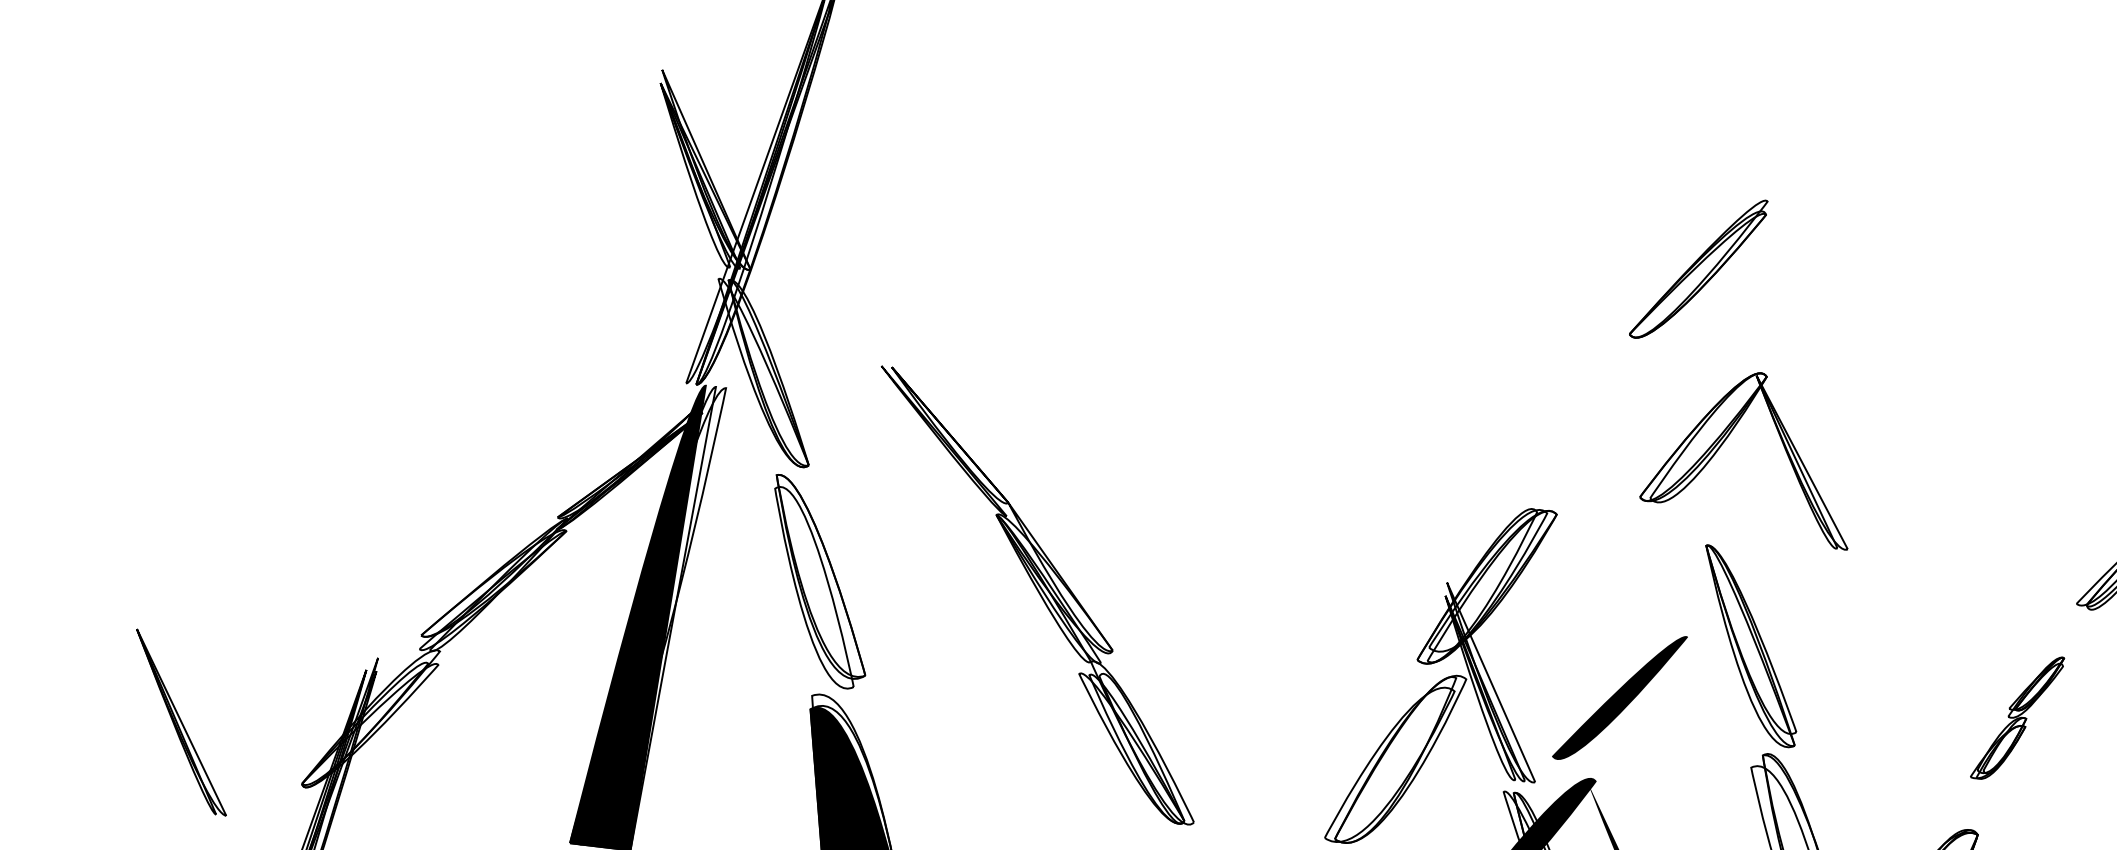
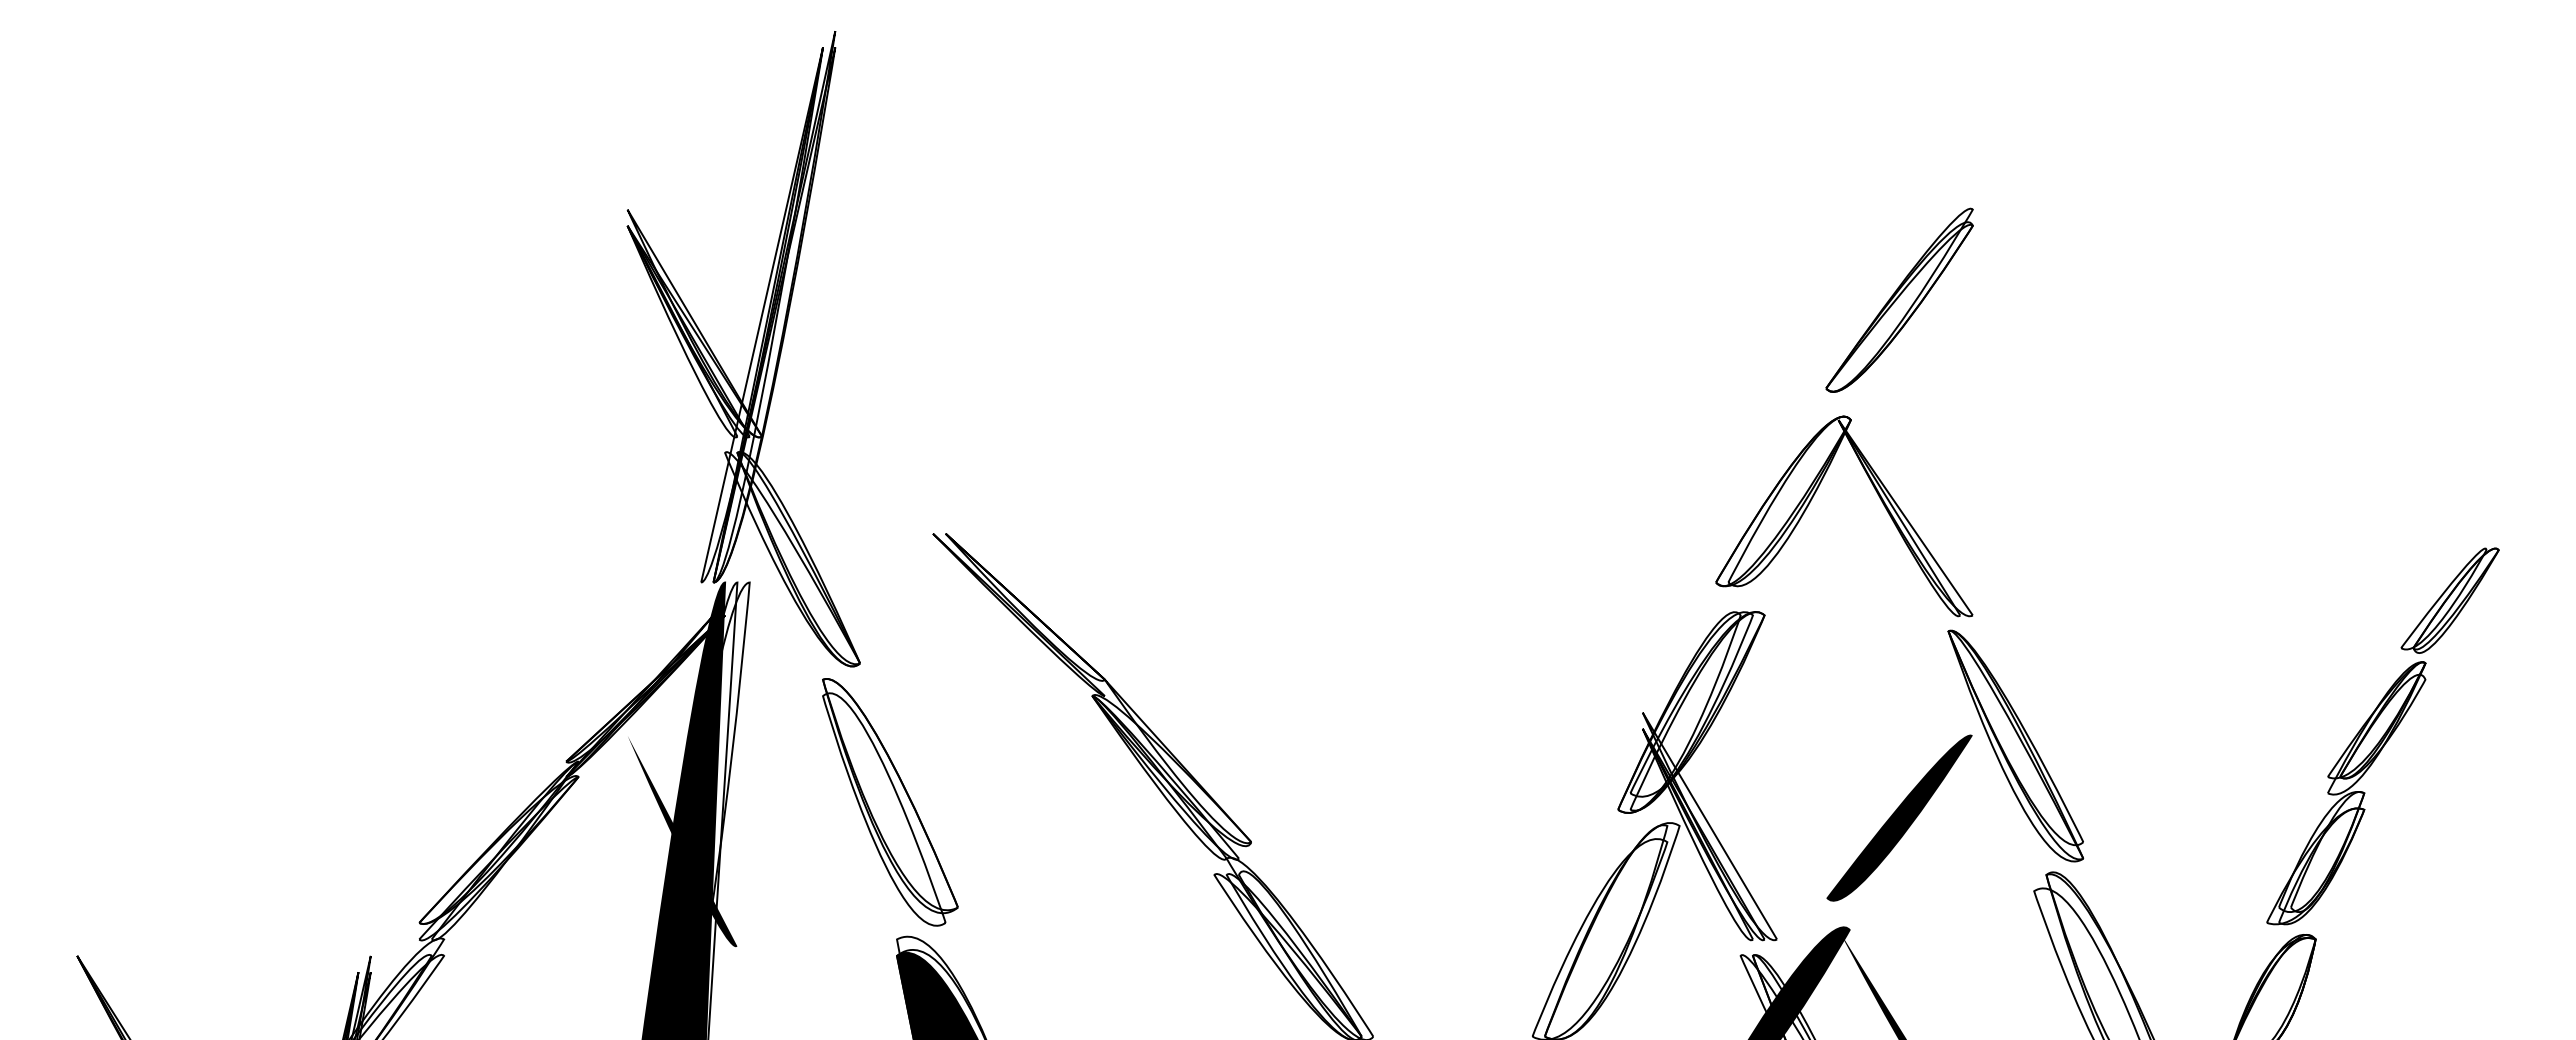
part: (1727, 438) -> (1812, 499), moved
fill: (645, 594) -> (682, 841), added
part: (1619, 697) -> (1899, 817), moved
part: (2017, 717) -> (2346, 793), size x1.67

